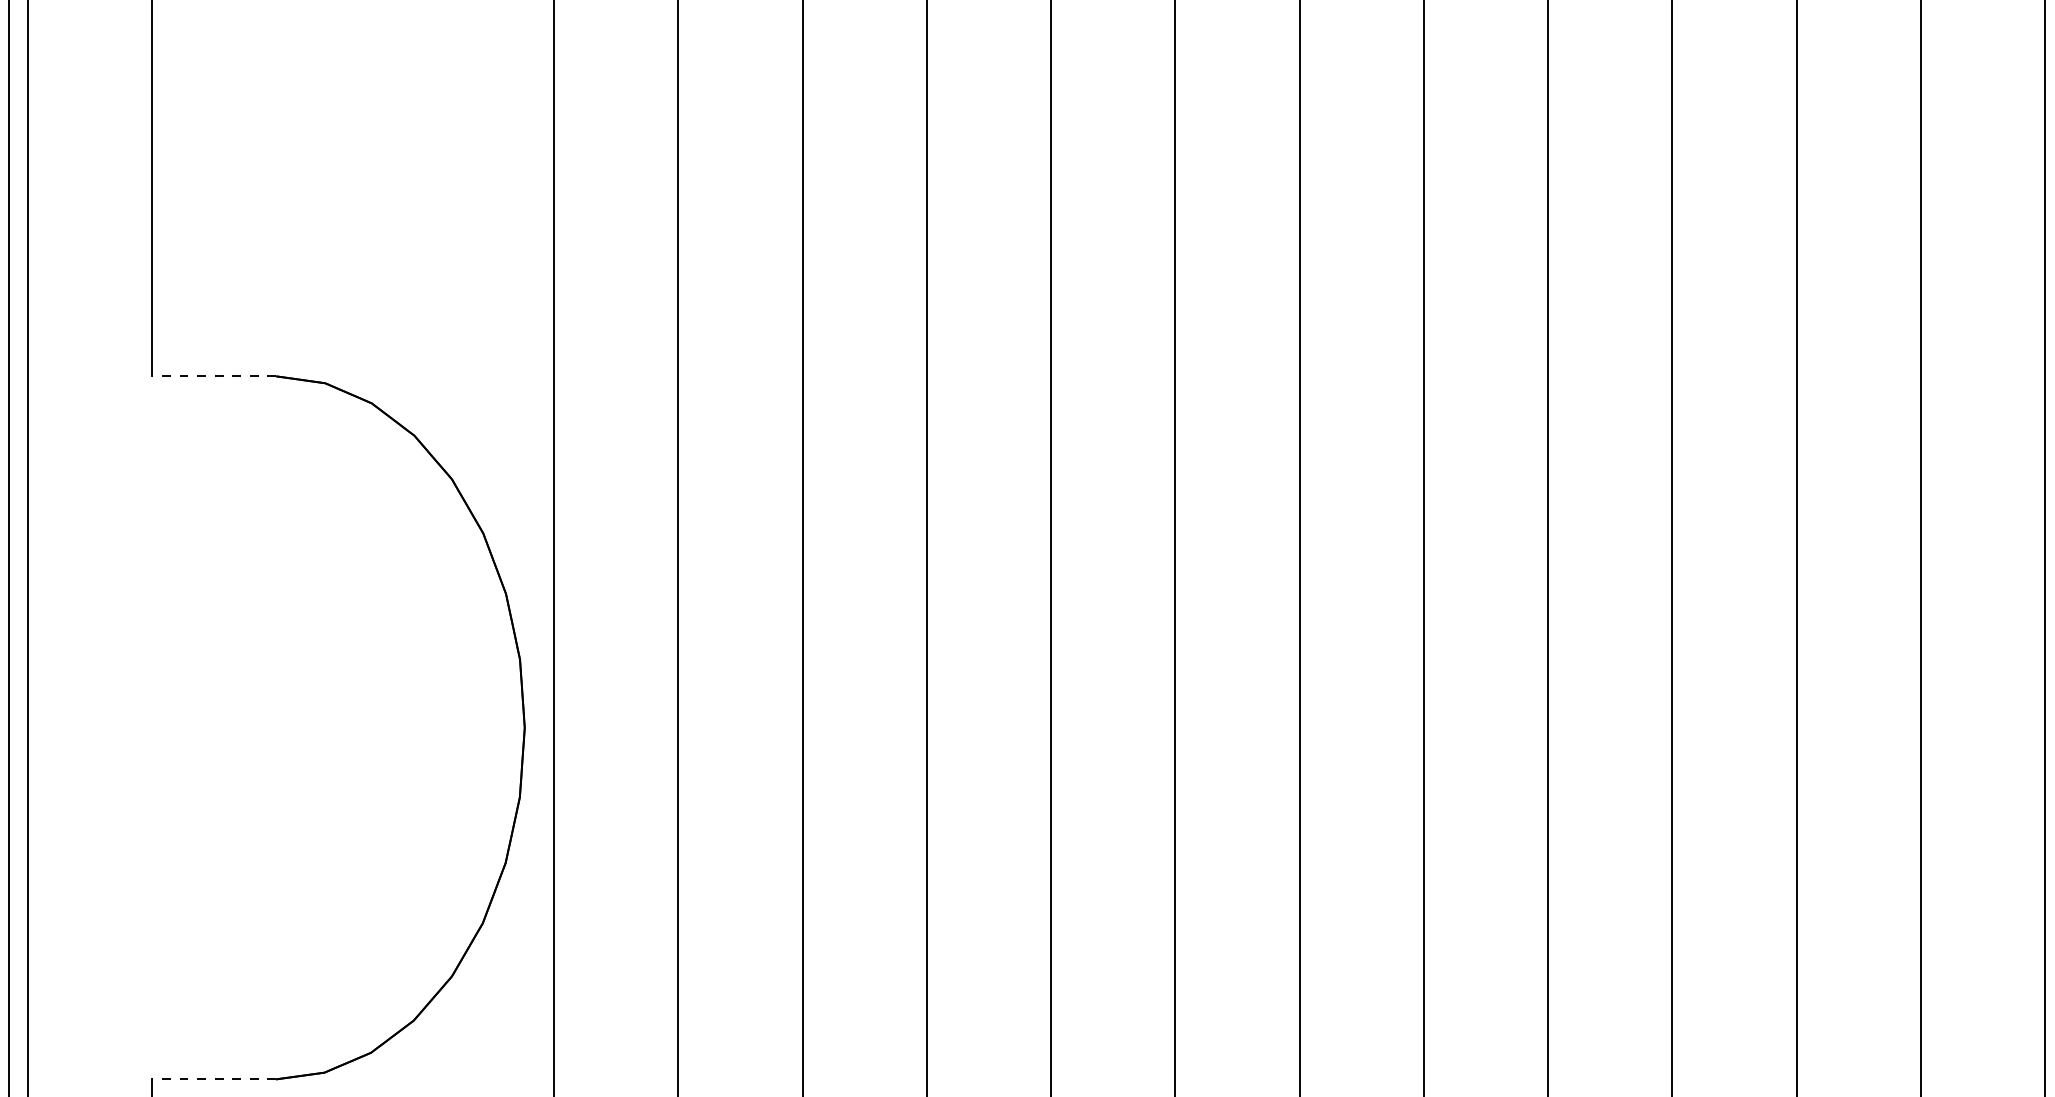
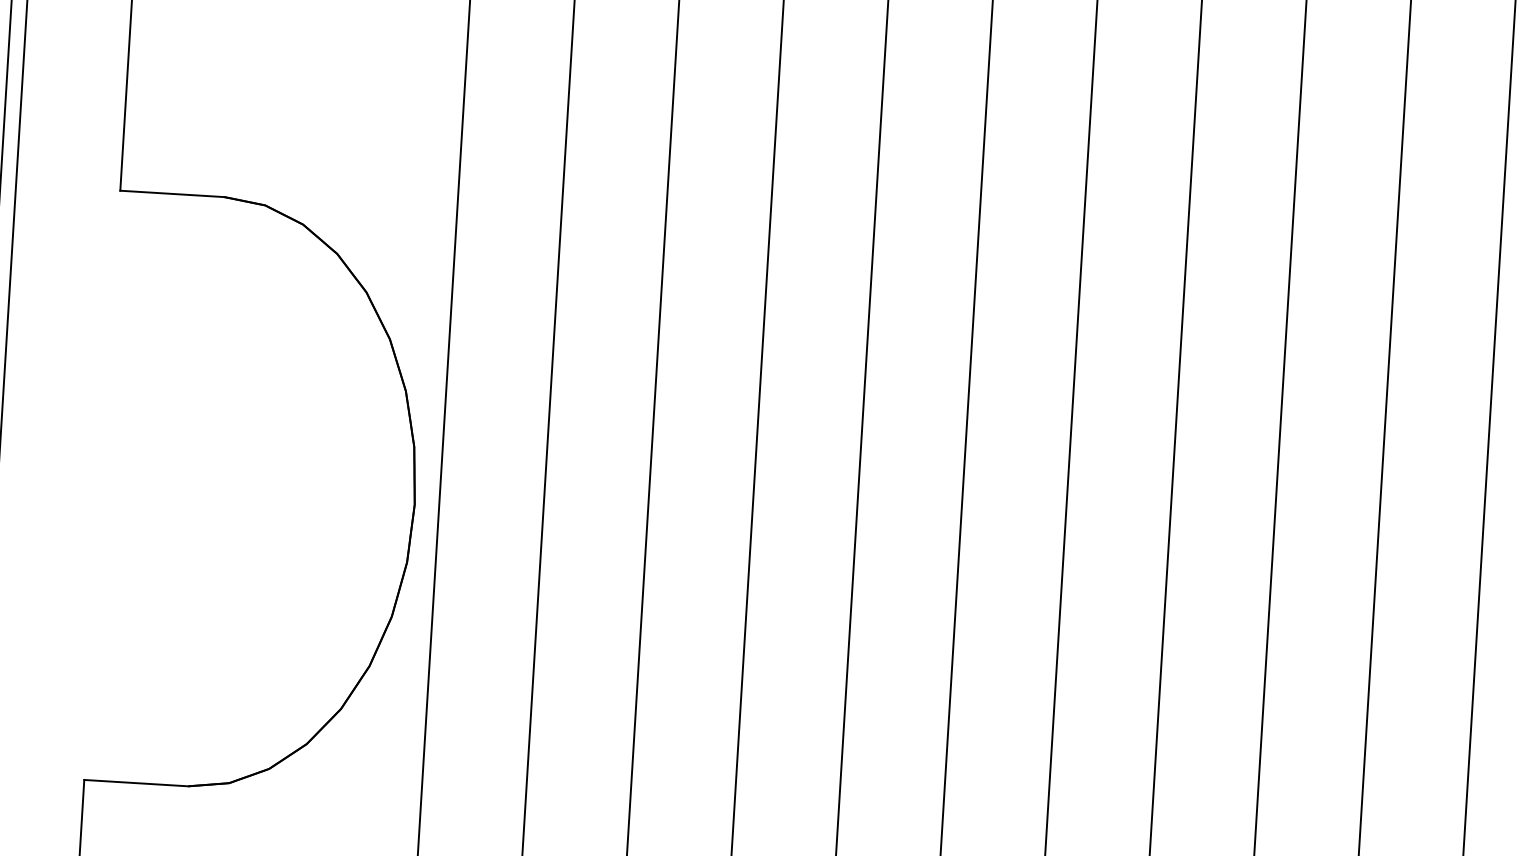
line: (213, 376) -> (171, 193), dashed -> solid
line: (213, 1079) -> (135, 783), dashed -> solid

